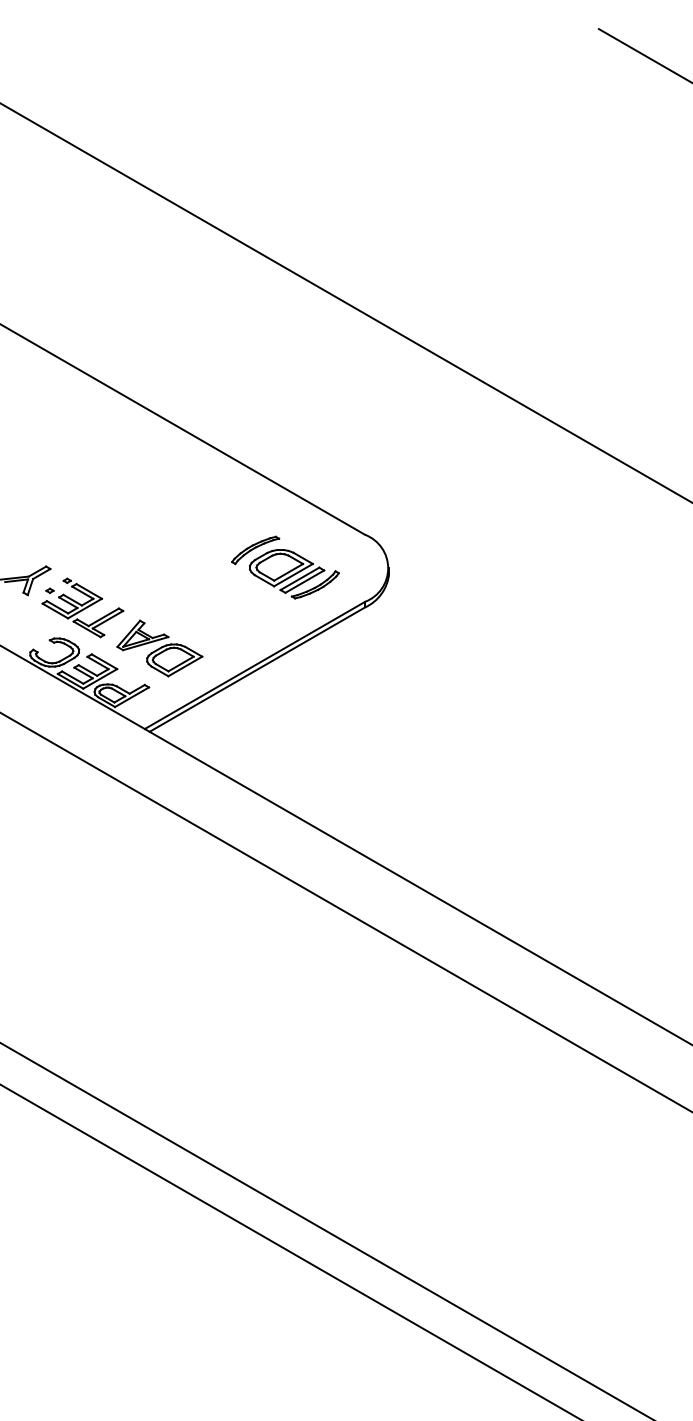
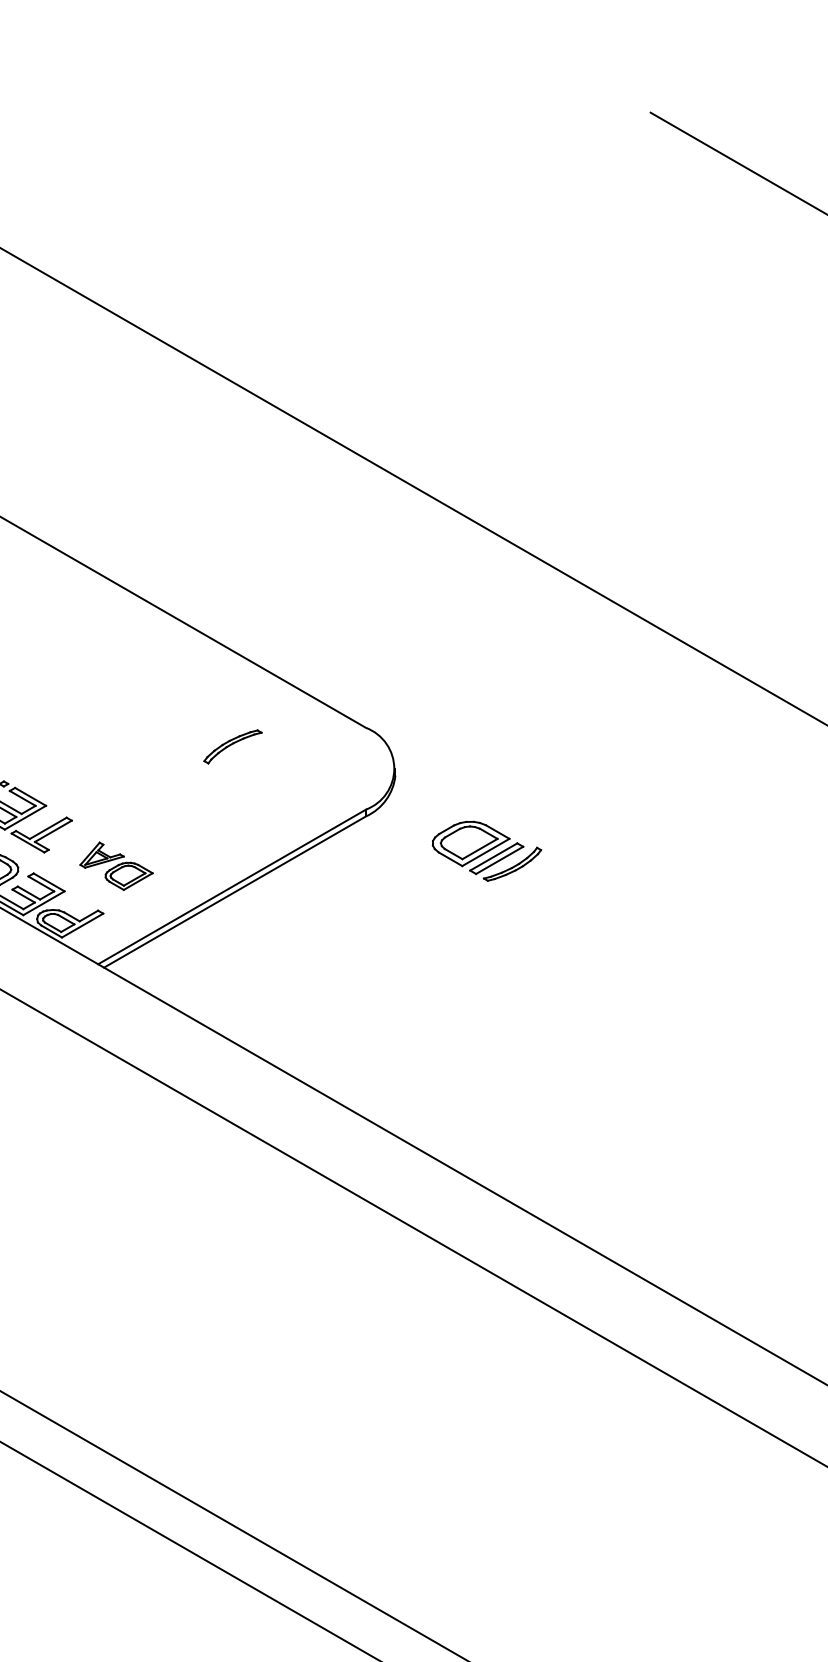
part: (293, 574) -> (485, 851), moved
part: (159, 648) -> (116, 866), size x0.7

